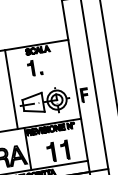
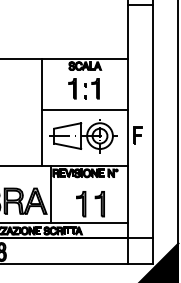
part: (45, 66) -> (91, 88), added
line: (42, 83) -> (84, 110), added

